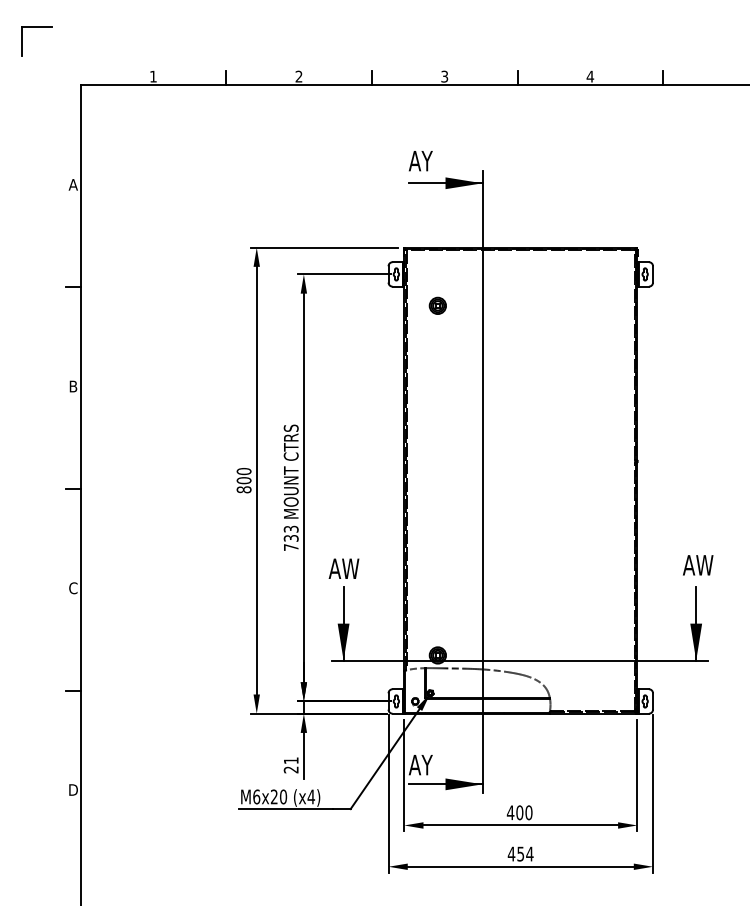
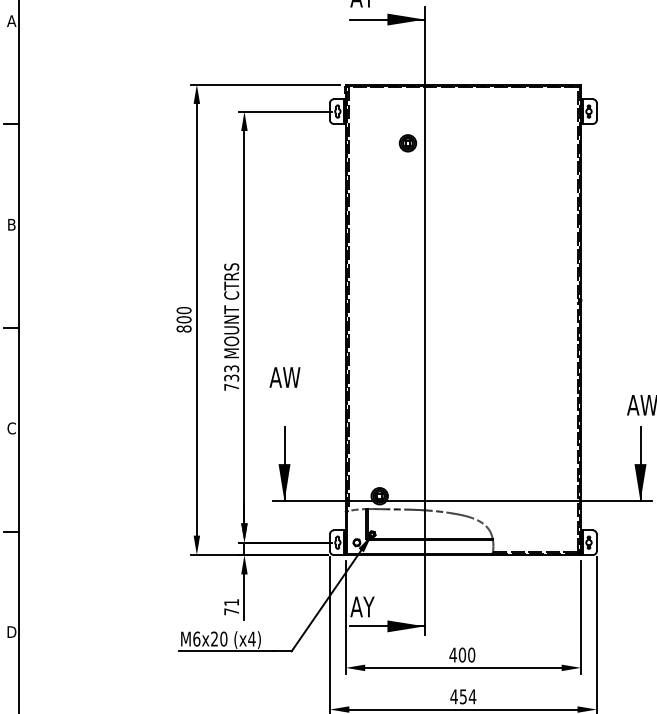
part: (437, 305) -> (407, 142), moved
text: (343, 568) -> (284, 377), moved
text: (290, 769) -> (230, 611), 21 -> 71

